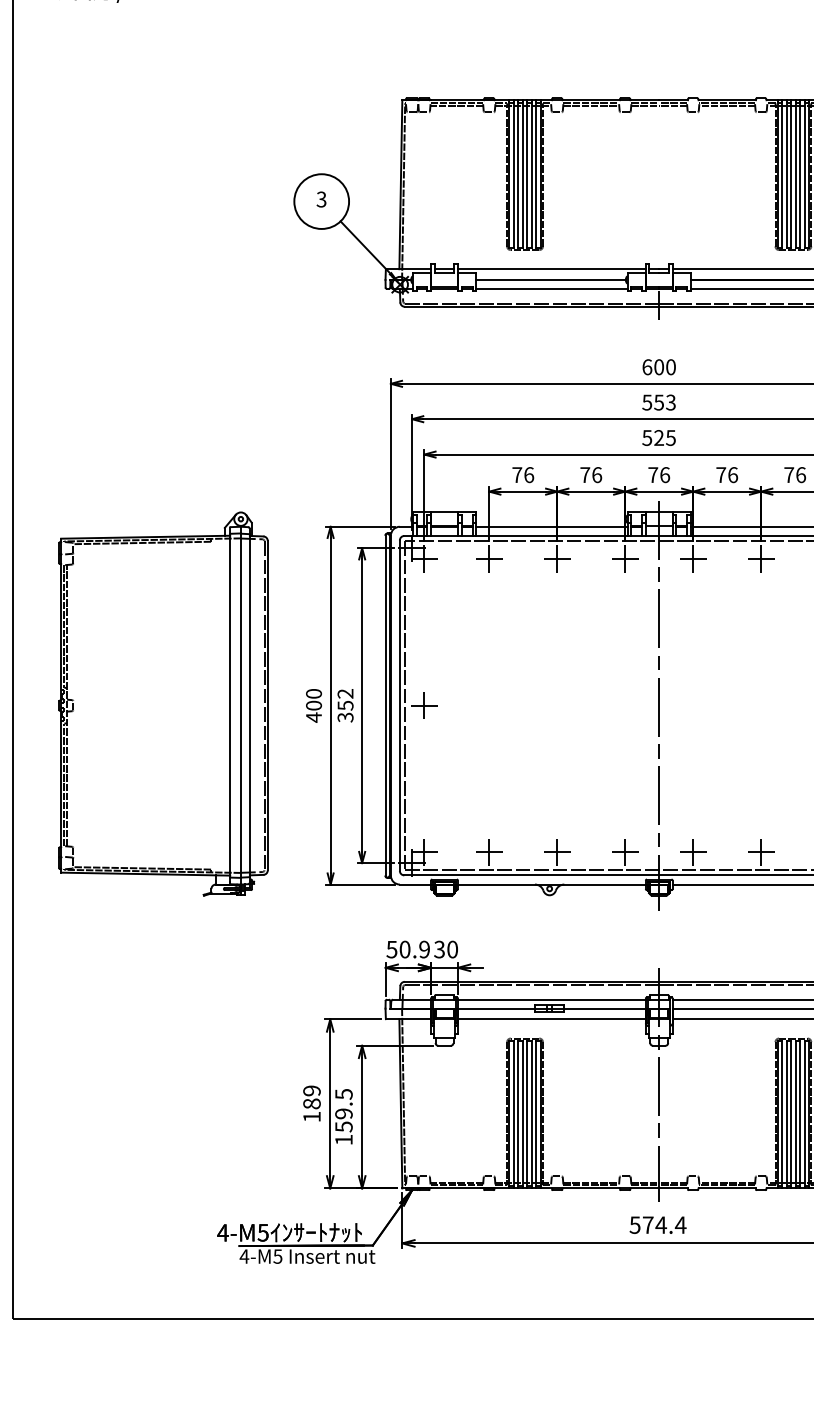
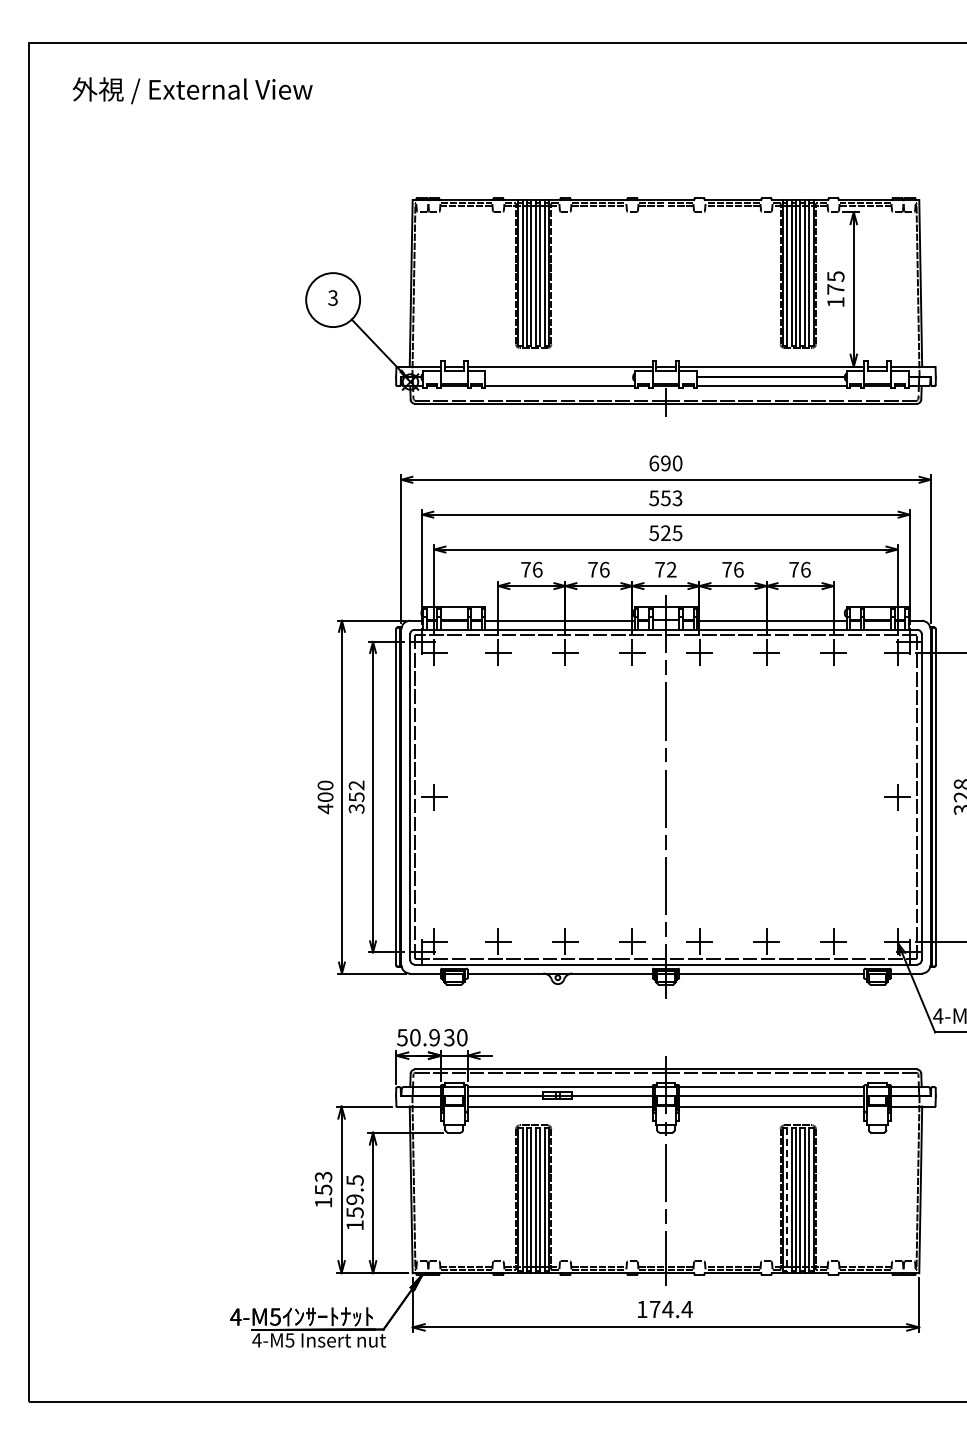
line: (551, 280) -> (559, 377), removed
text: (658, 367) -> (665, 463), 600 -> 690
text: (664, 474) -> (671, 569), 76 -> 72
part: (162, 703) -> (176, 795), removed
text: (311, 1097) -> (323, 1183), 189 -> 153
line: (782, 1114) -> (787, 1200), solid -> dashed
text: (634, 1225) -> (641, 1309), 574.4 -> 174.4

